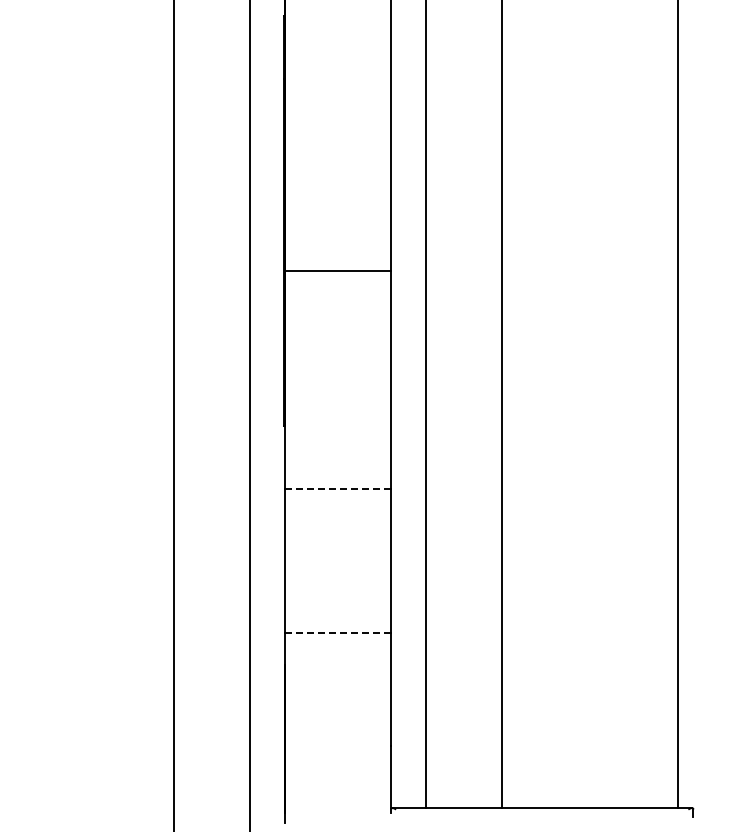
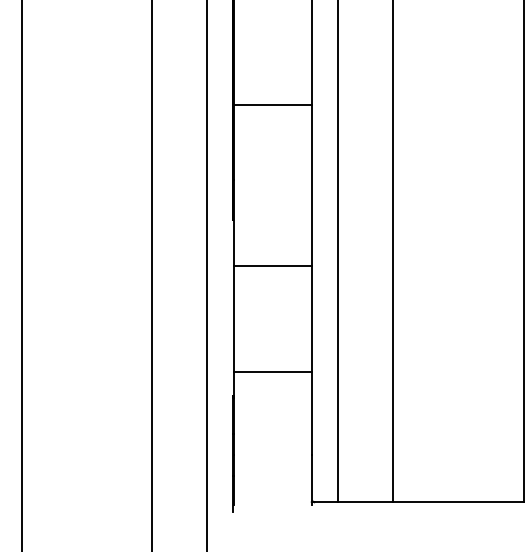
line: (338, 489) -> (272, 266), dashed -> solid
line: (338, 632) -> (272, 371), dashed -> solid

